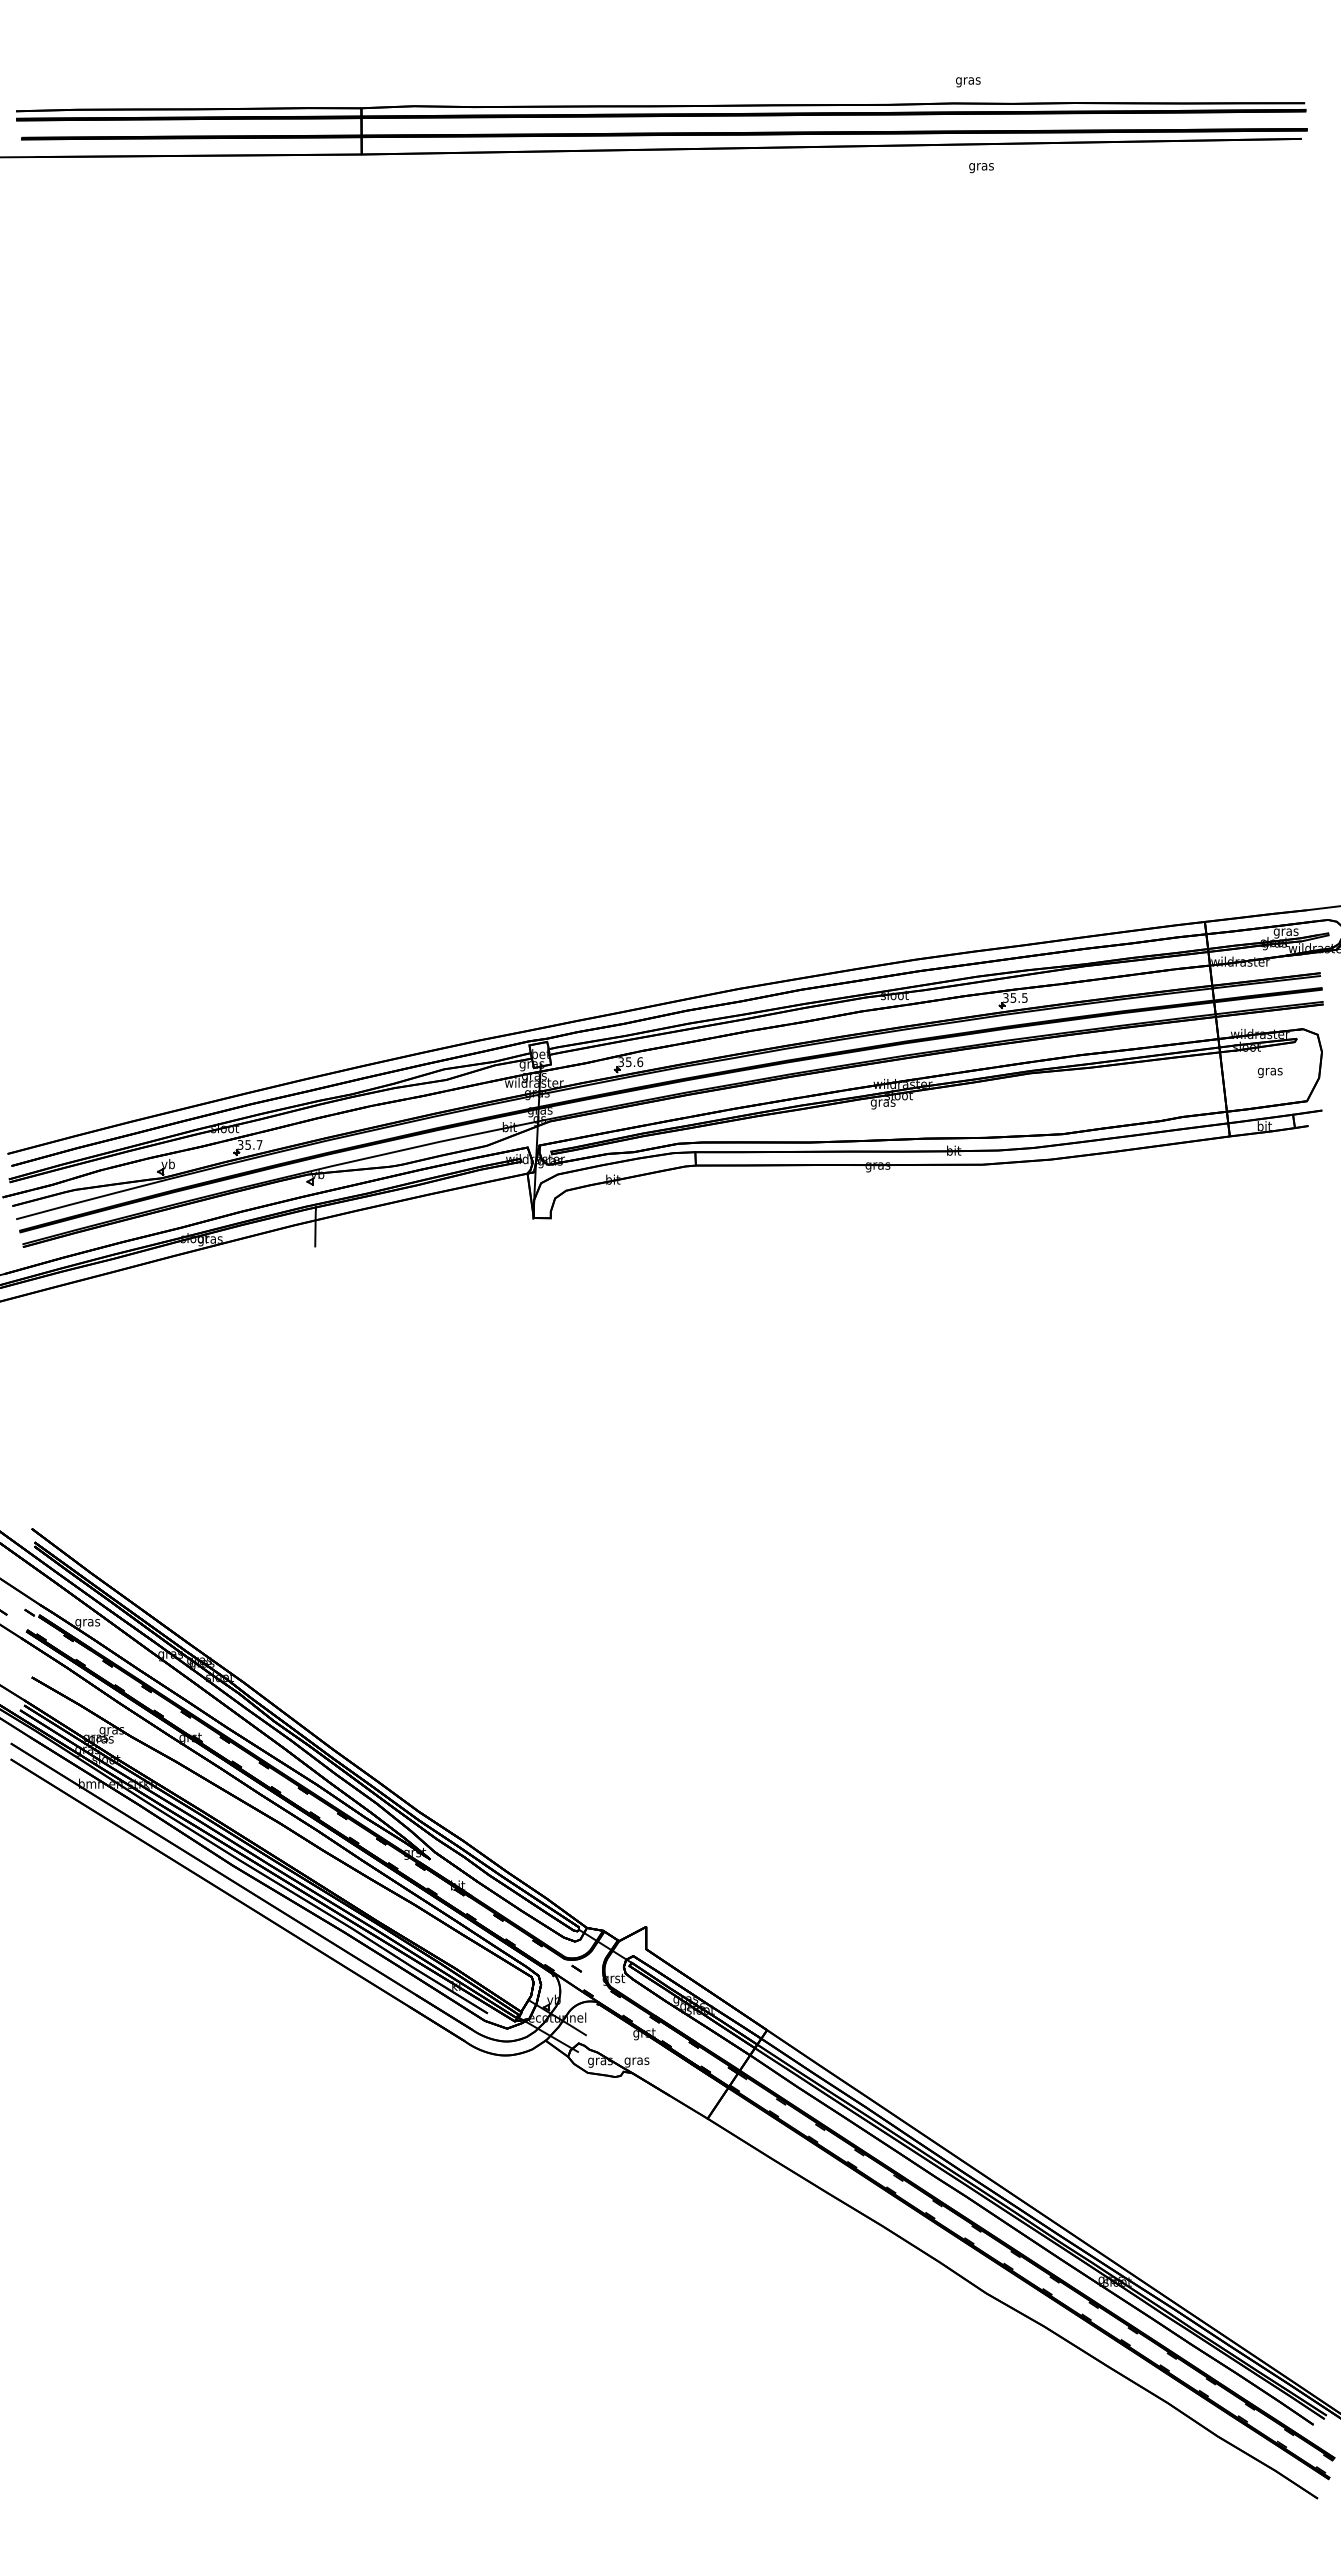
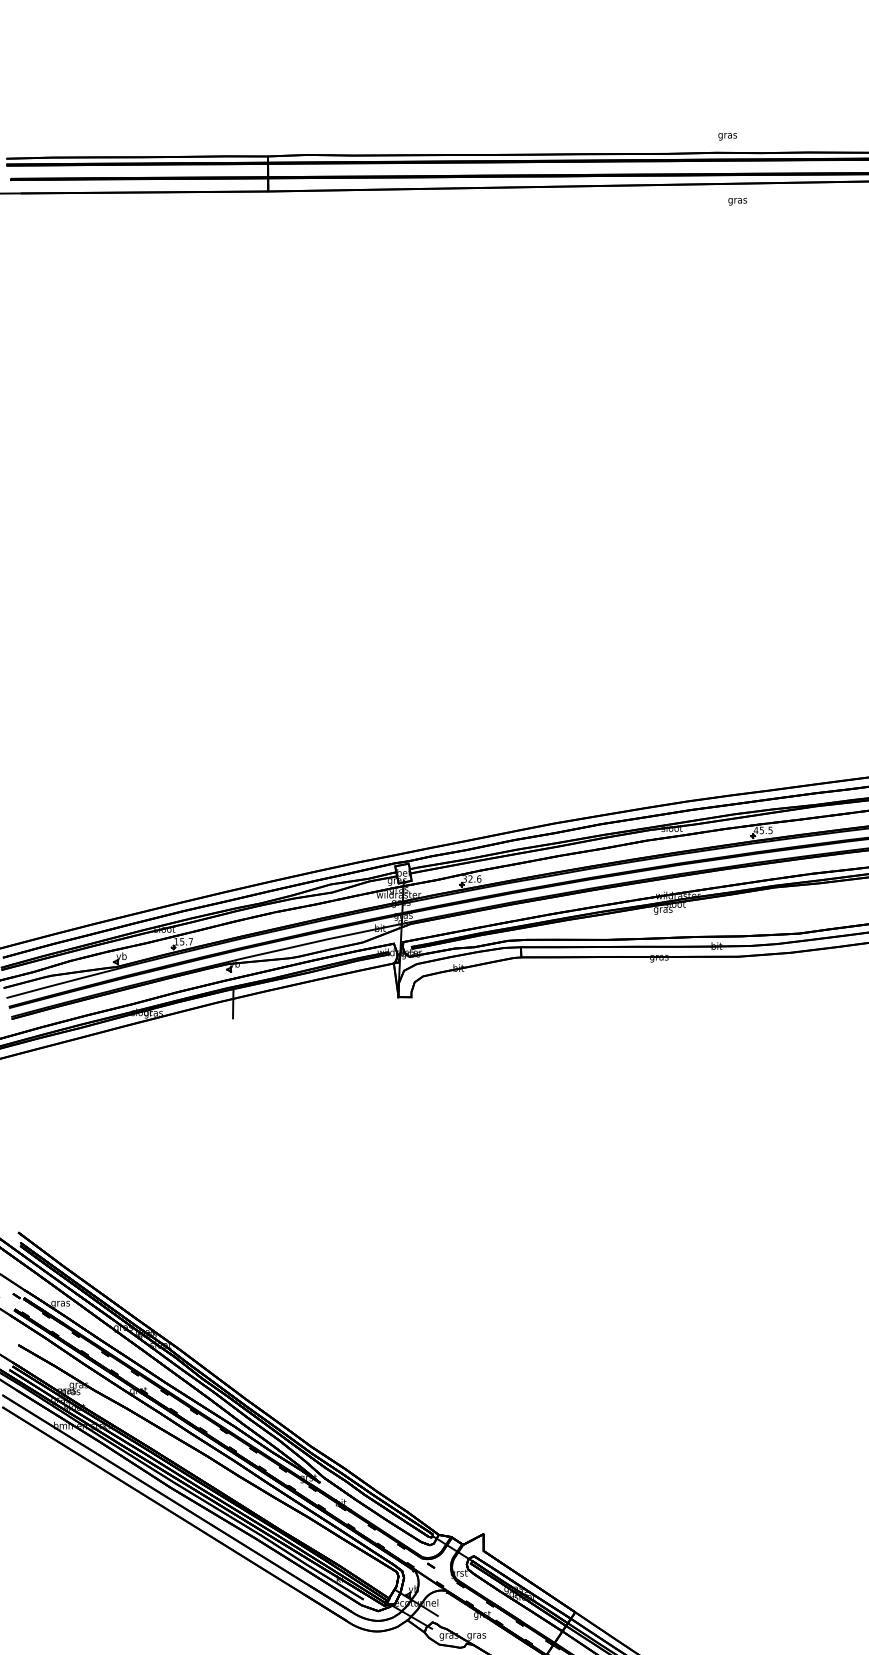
text: (1005, 997) -> (755, 830), 35.5 -> 45.5
text: (628, 1062) -> (470, 879), 35.6 -> 32.6
text: (240, 1144) -> (176, 941), 35.7 -> 15.7

